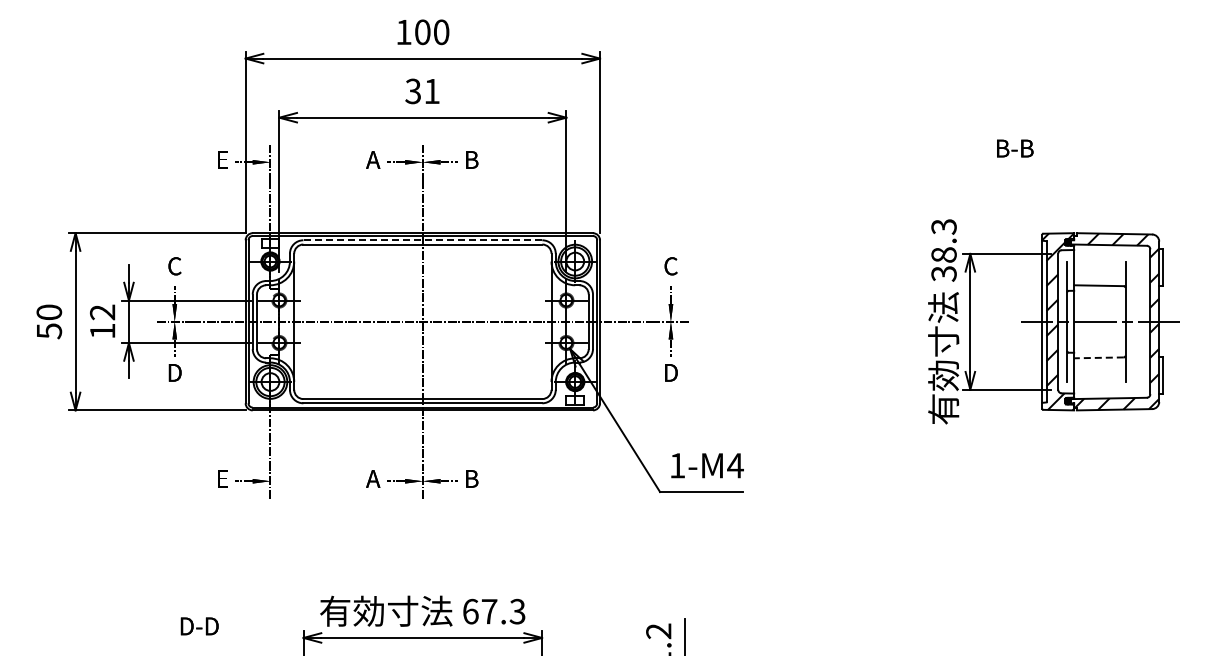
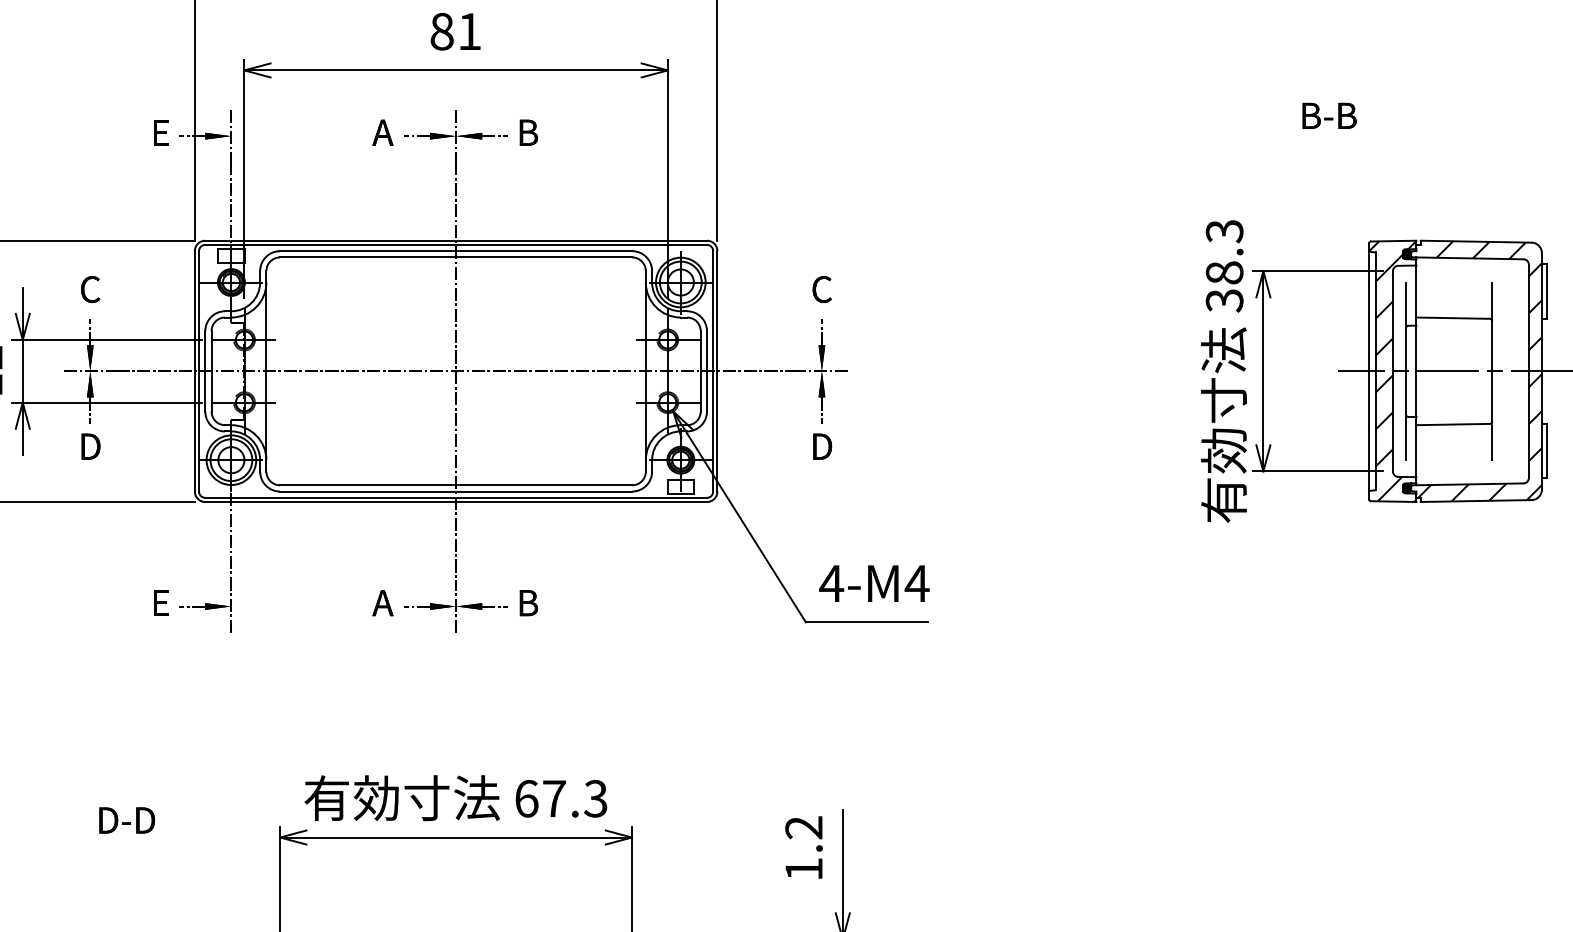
text: (413, 91) -> (442, 31), 31 -> 81
line: (422, 240) -> (455, 251), dashed -> solid
line: (1098, 357) -> (1452, 424), dashed -> solid
text: (677, 465) -> (831, 583), 1-M4 -> 4-M4

